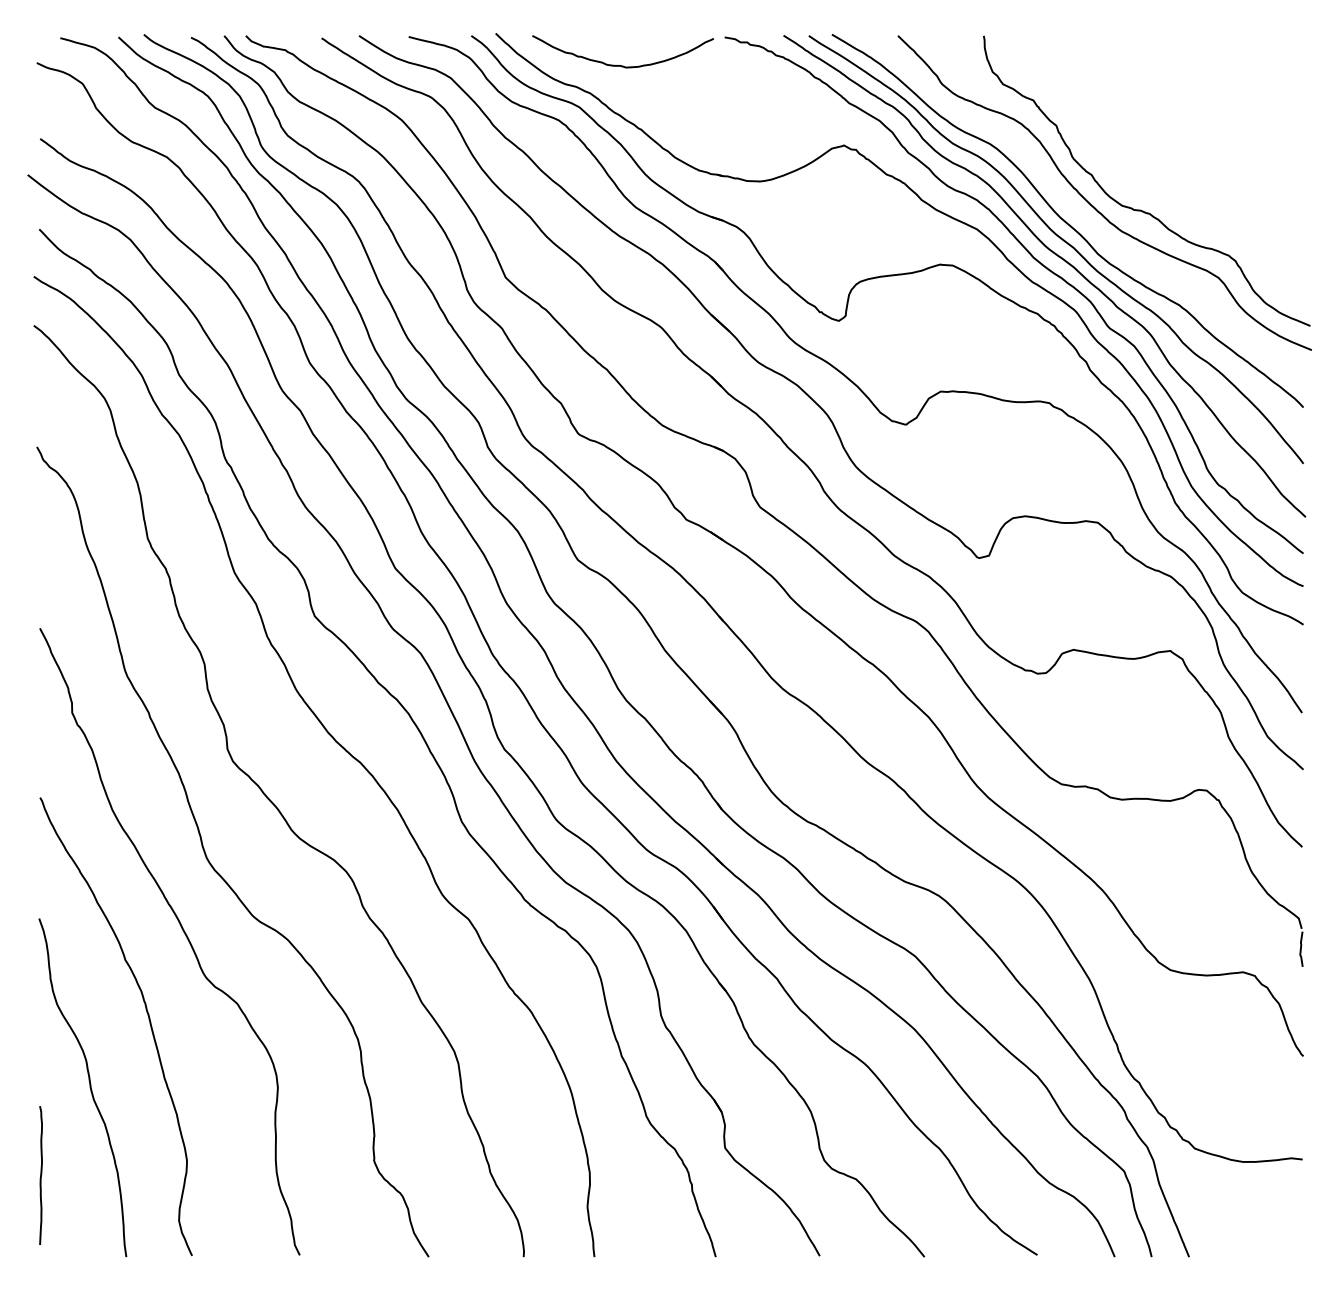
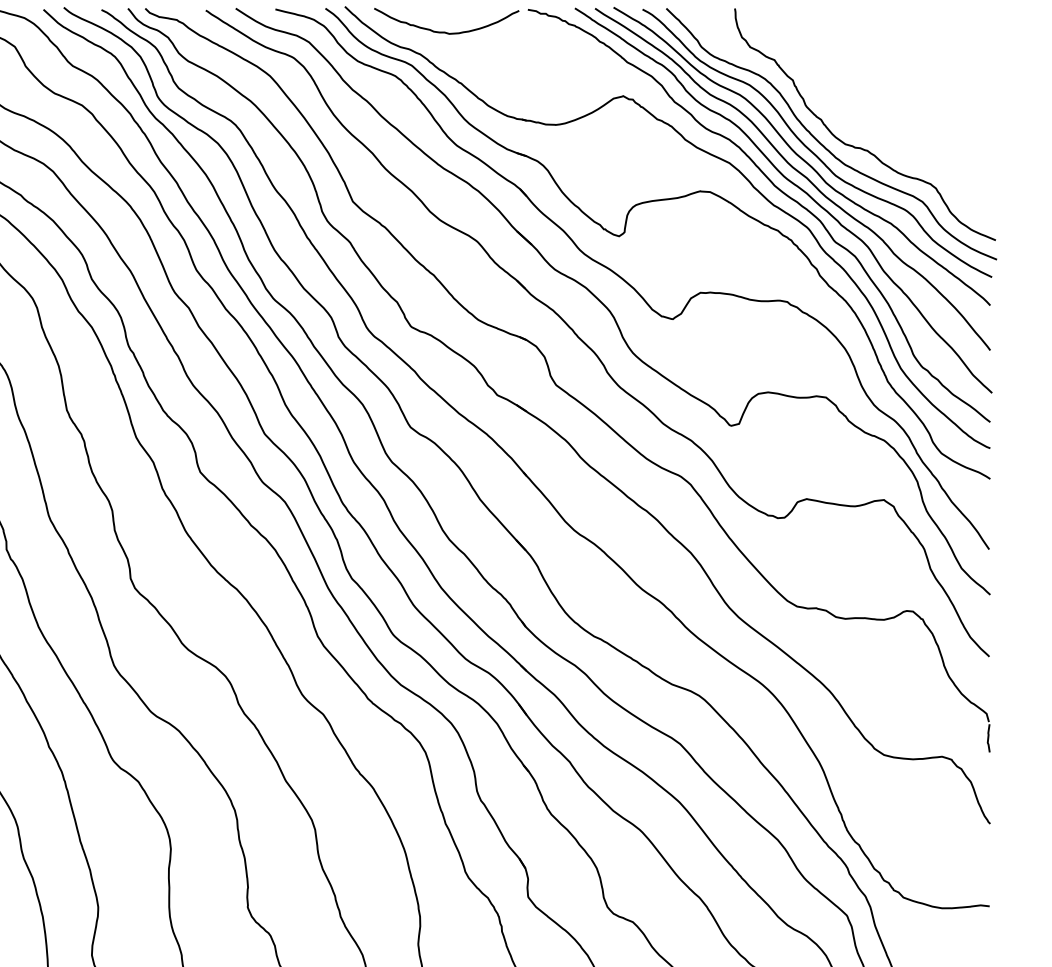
curve: (1078, 212) -> (810, 149), added

